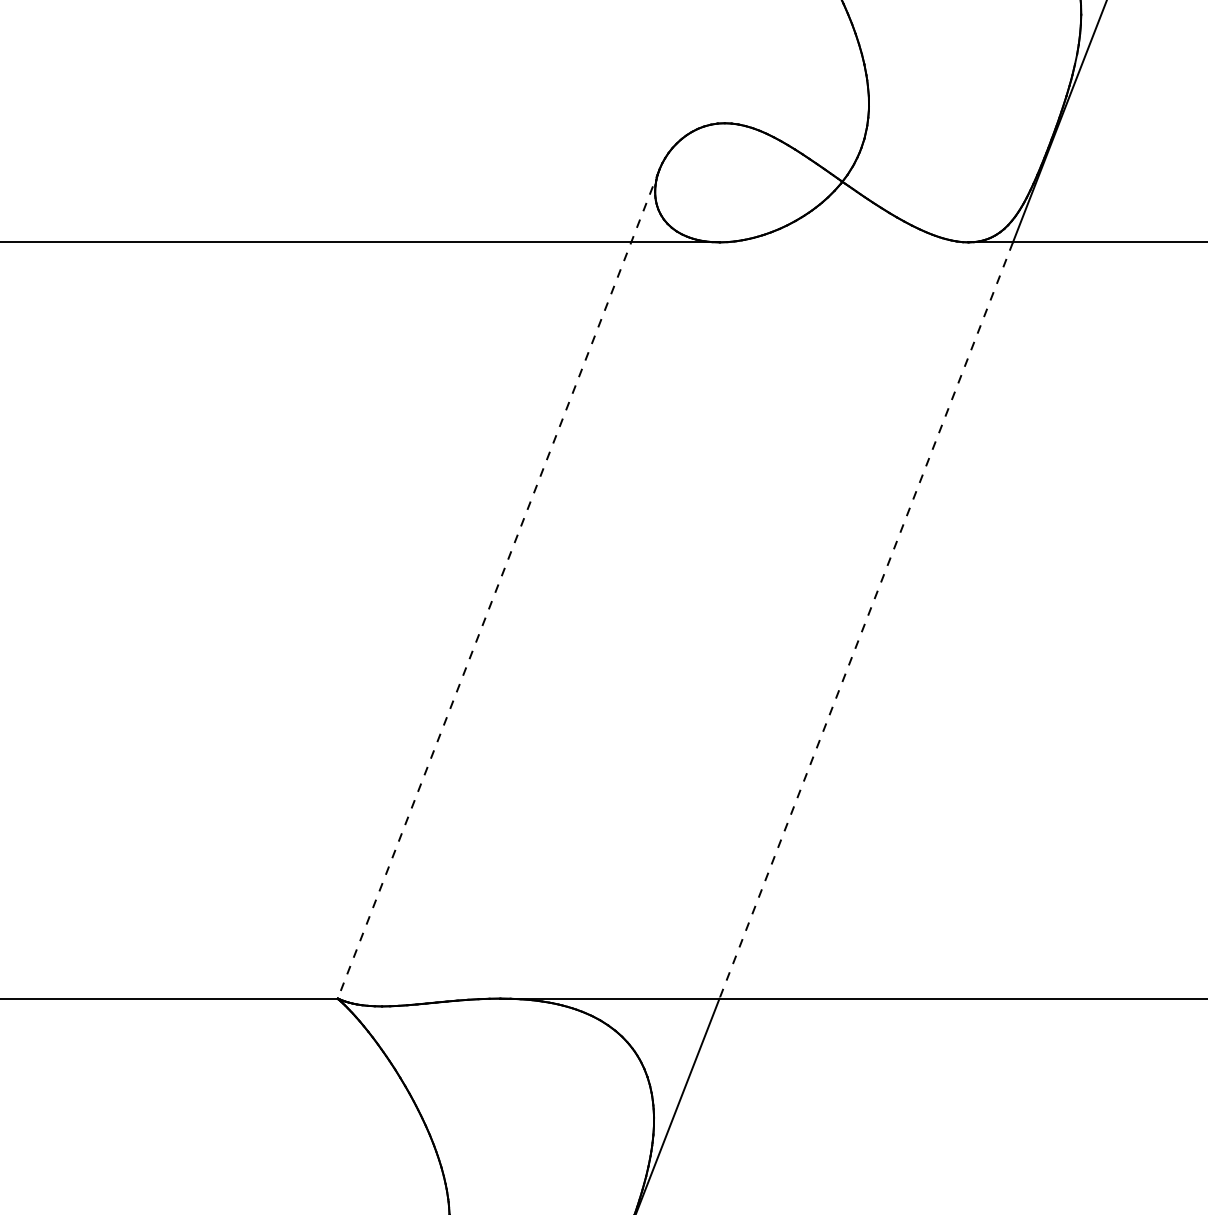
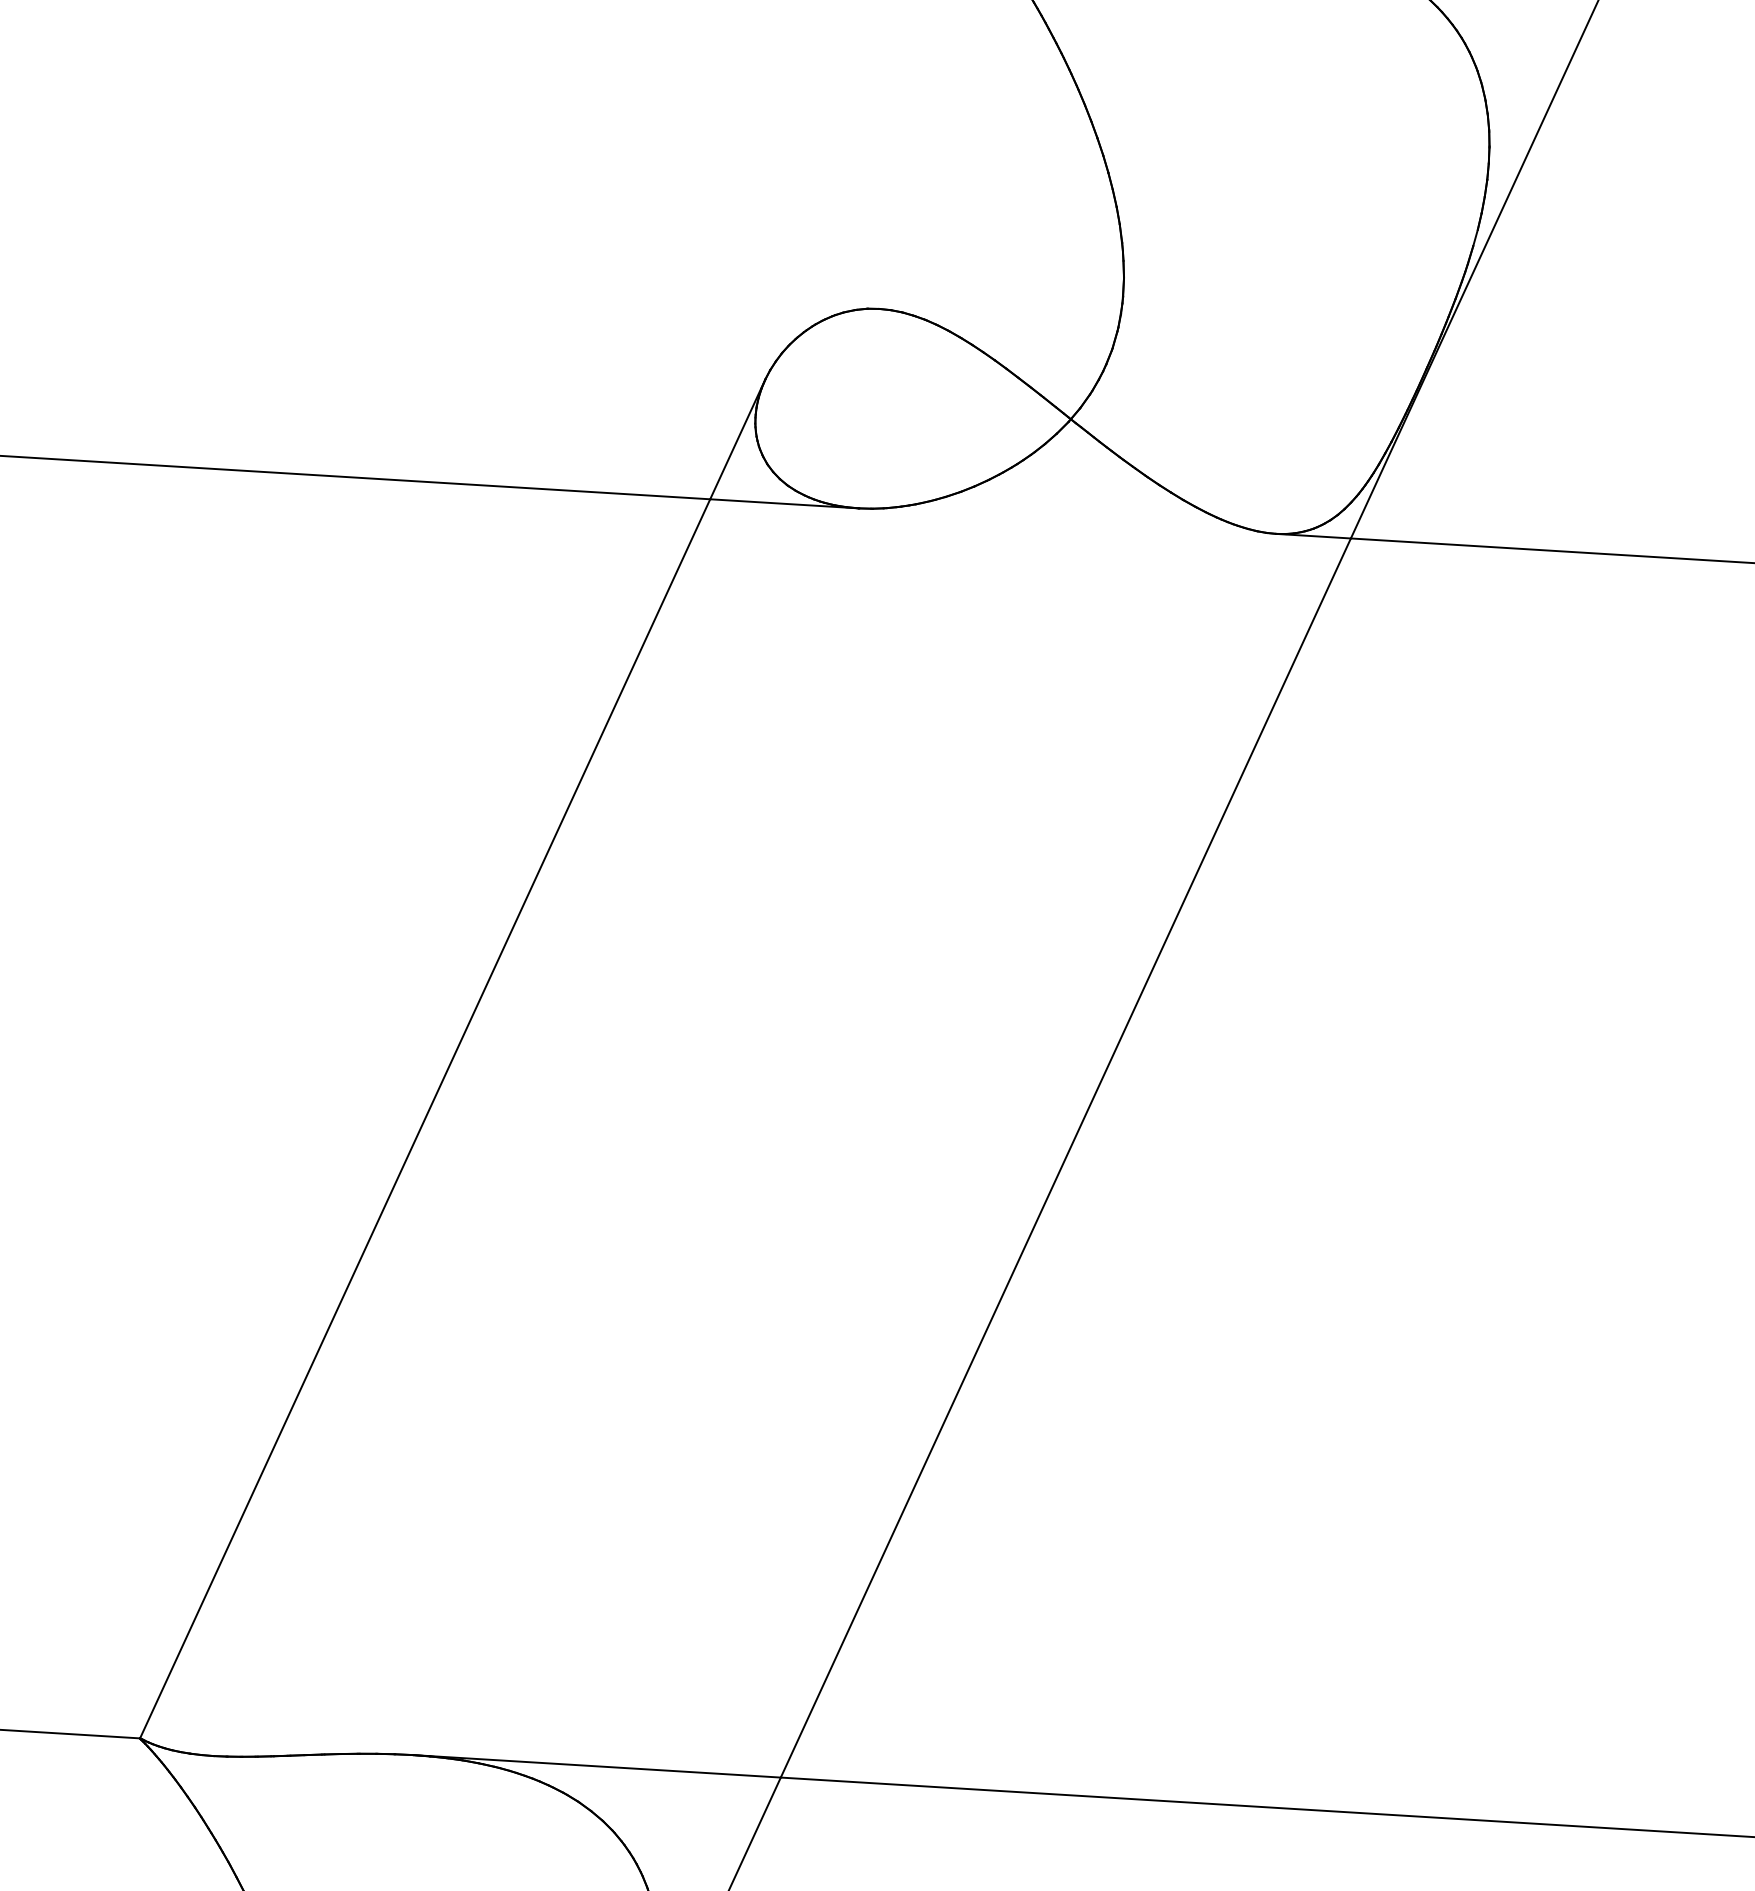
line: (498, 584) -> (452, 1059), dashed -> solid
line: (866, 620) -> (1066, 1158), dashed -> solid

